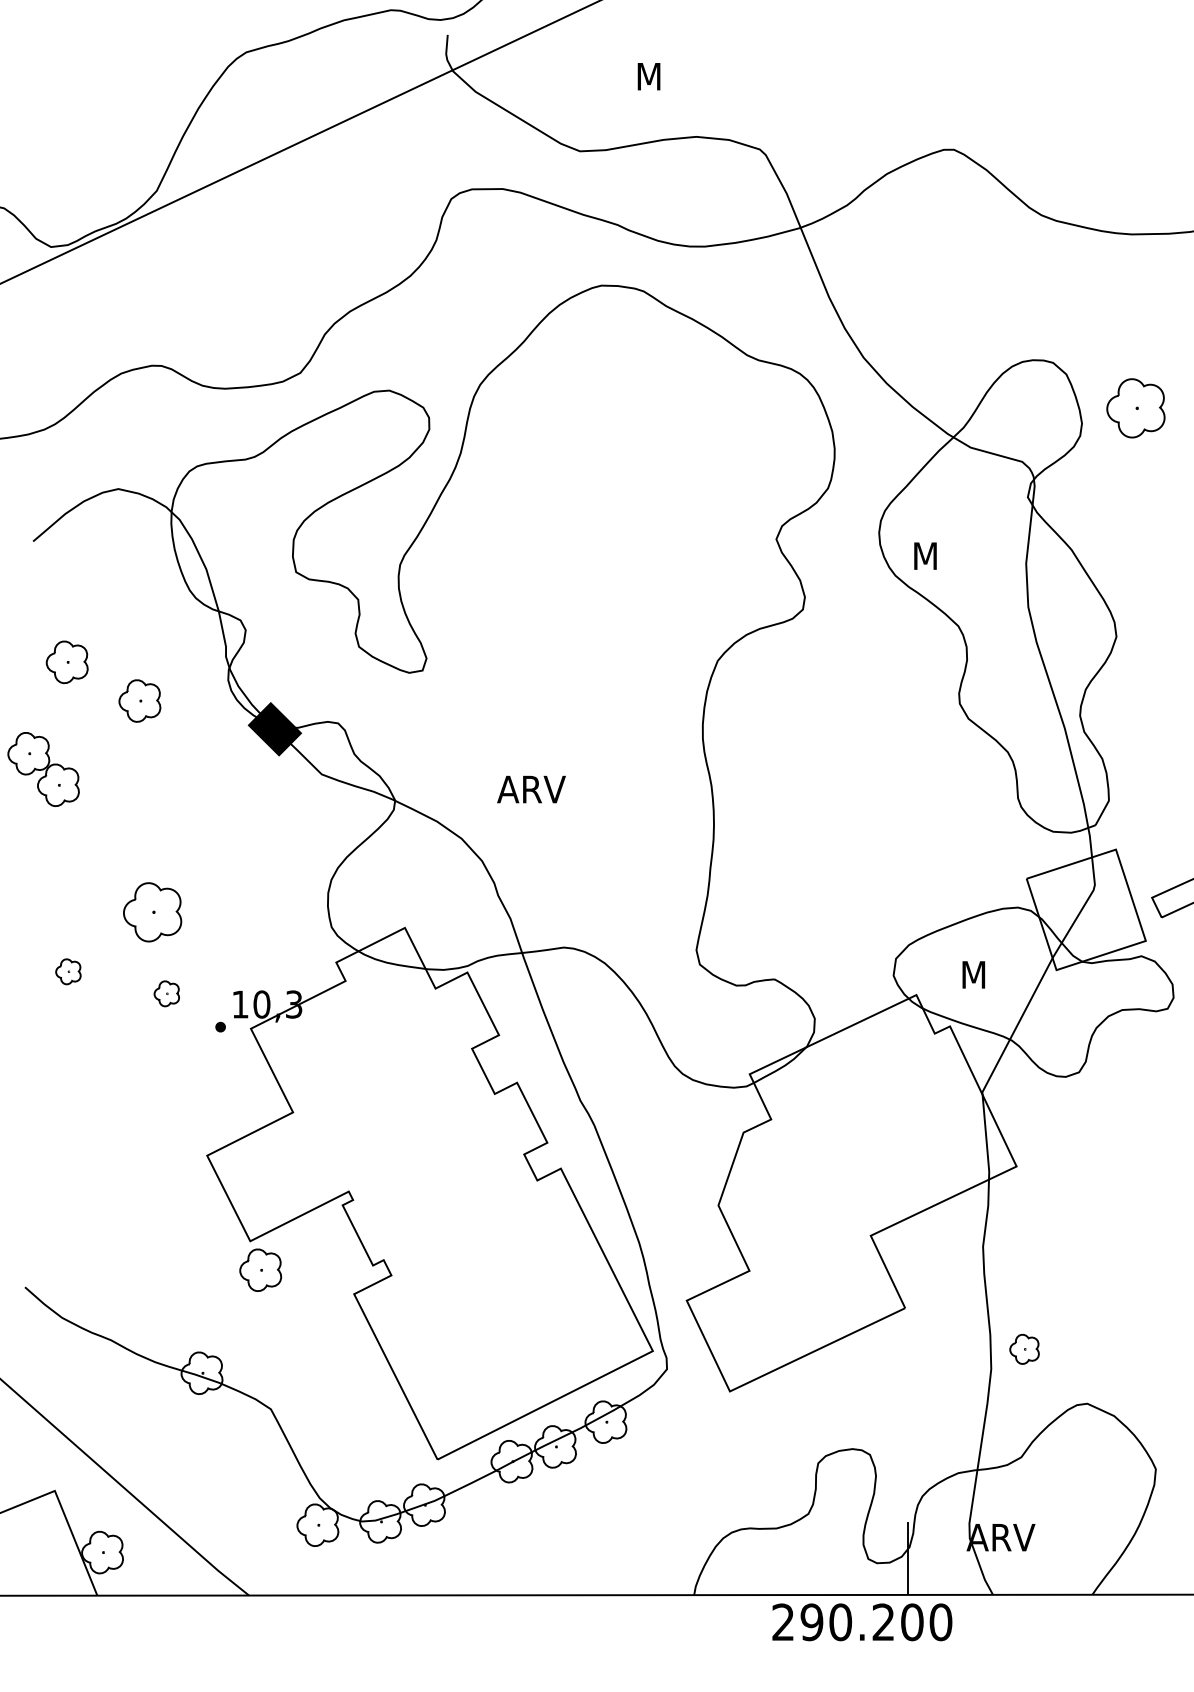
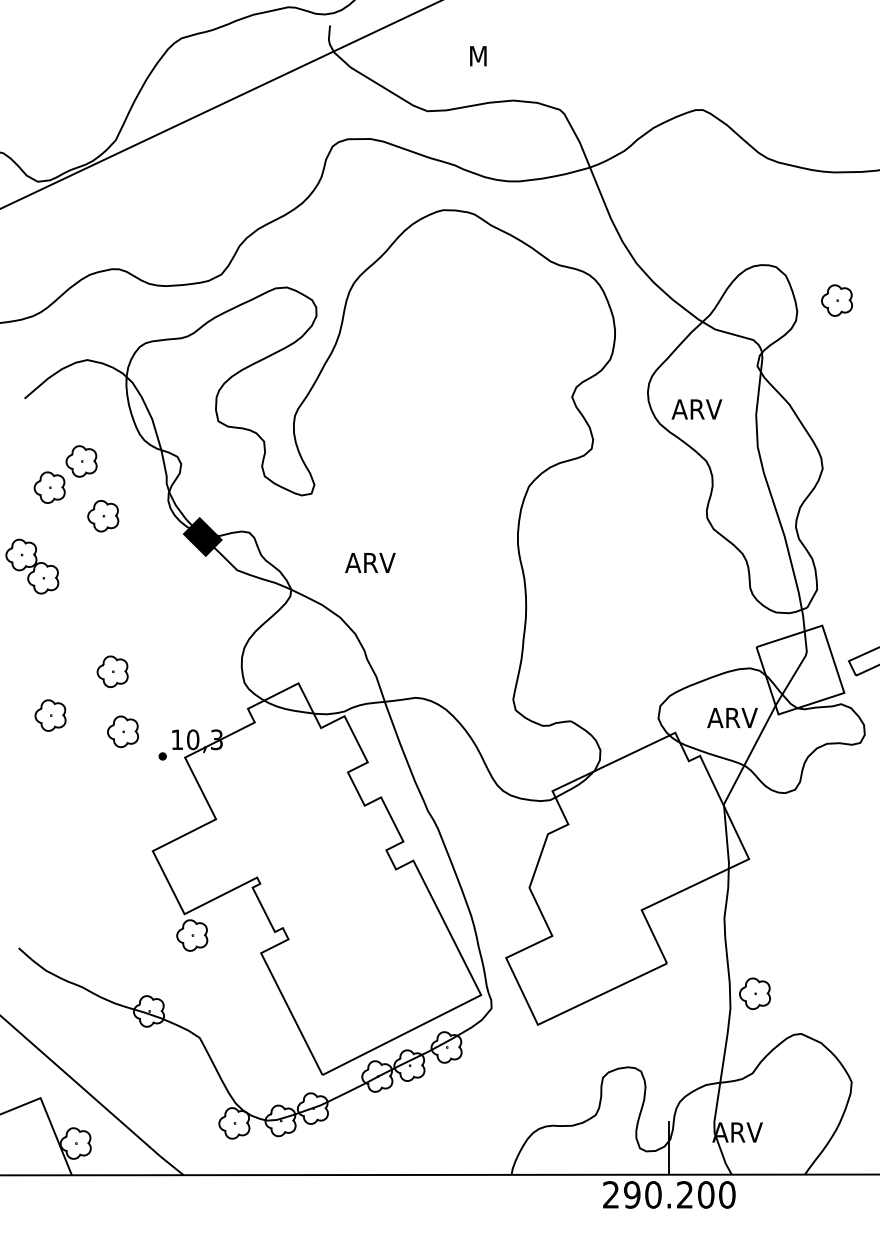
part: (1135, 408) -> (836, 300), size x0.71
text: (945, 555) -> (696, 408), M -> ARV
part: (110, 626) -> (81, 461), added
text: (531, 789) -> (370, 562), moved
part: (152, 911) -> (112, 671), size x0.71
part: (68, 971) -> (50, 715), size x1.67
text: (993, 974) -> (732, 717), M -> ARV
part: (166, 993) -> (122, 731), size x1.67
part: (1024, 1349) -> (754, 993), size x1.43
text: (862, 1622) -> (669, 1195), moved

